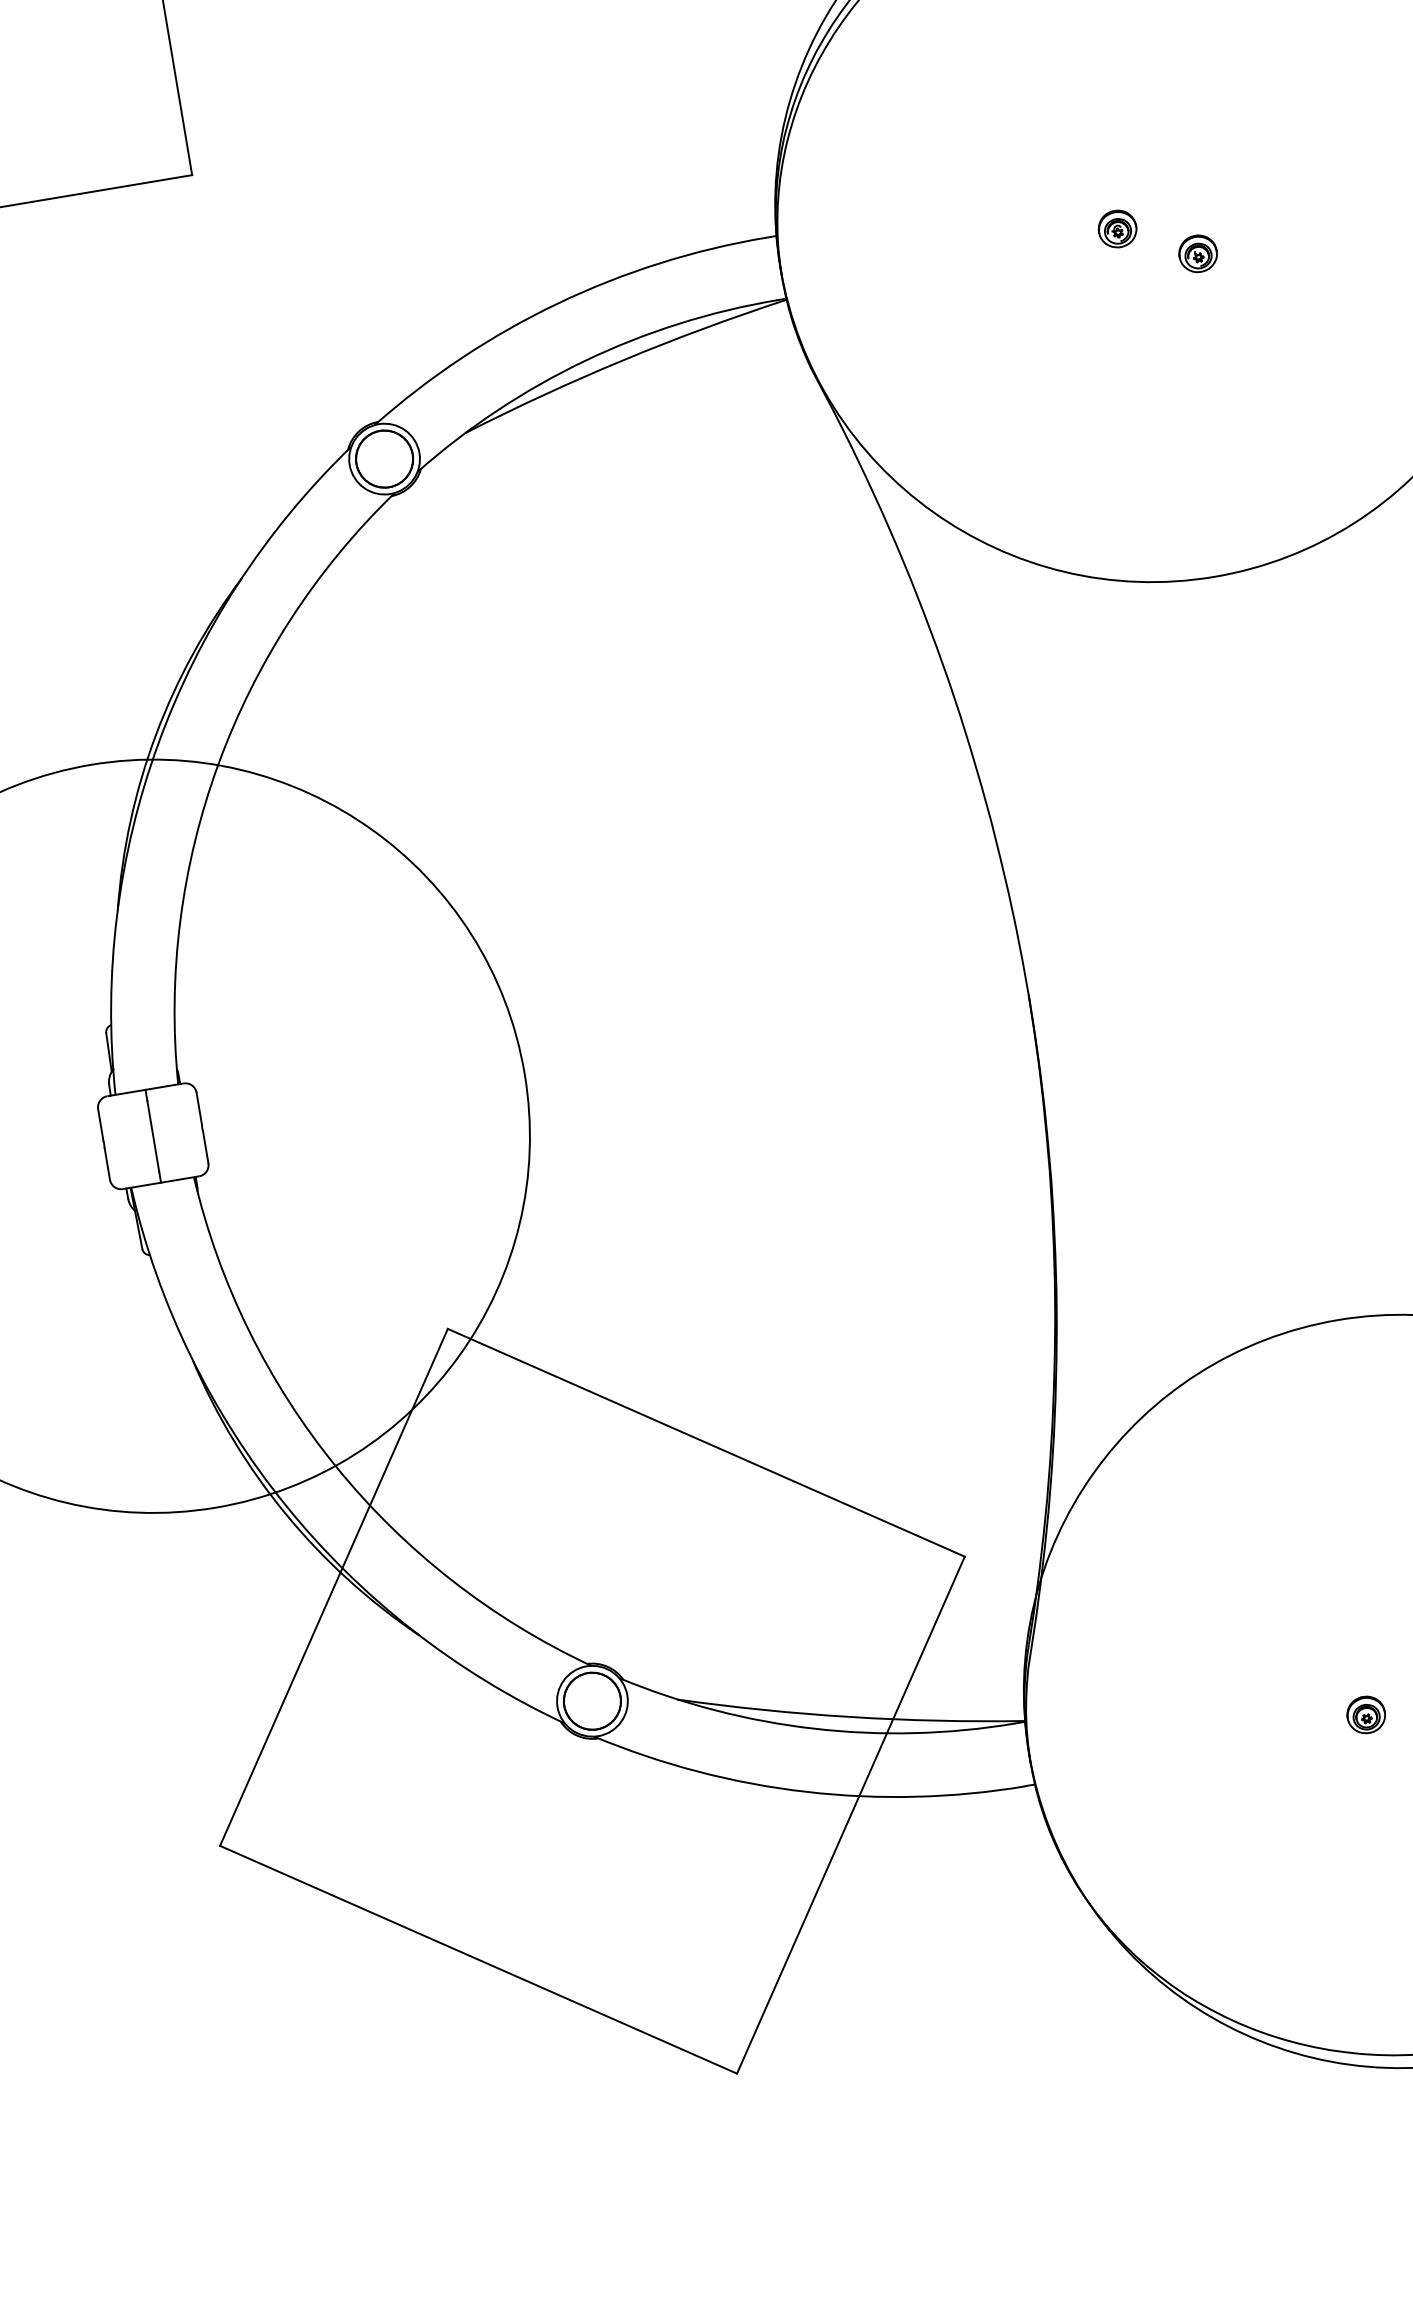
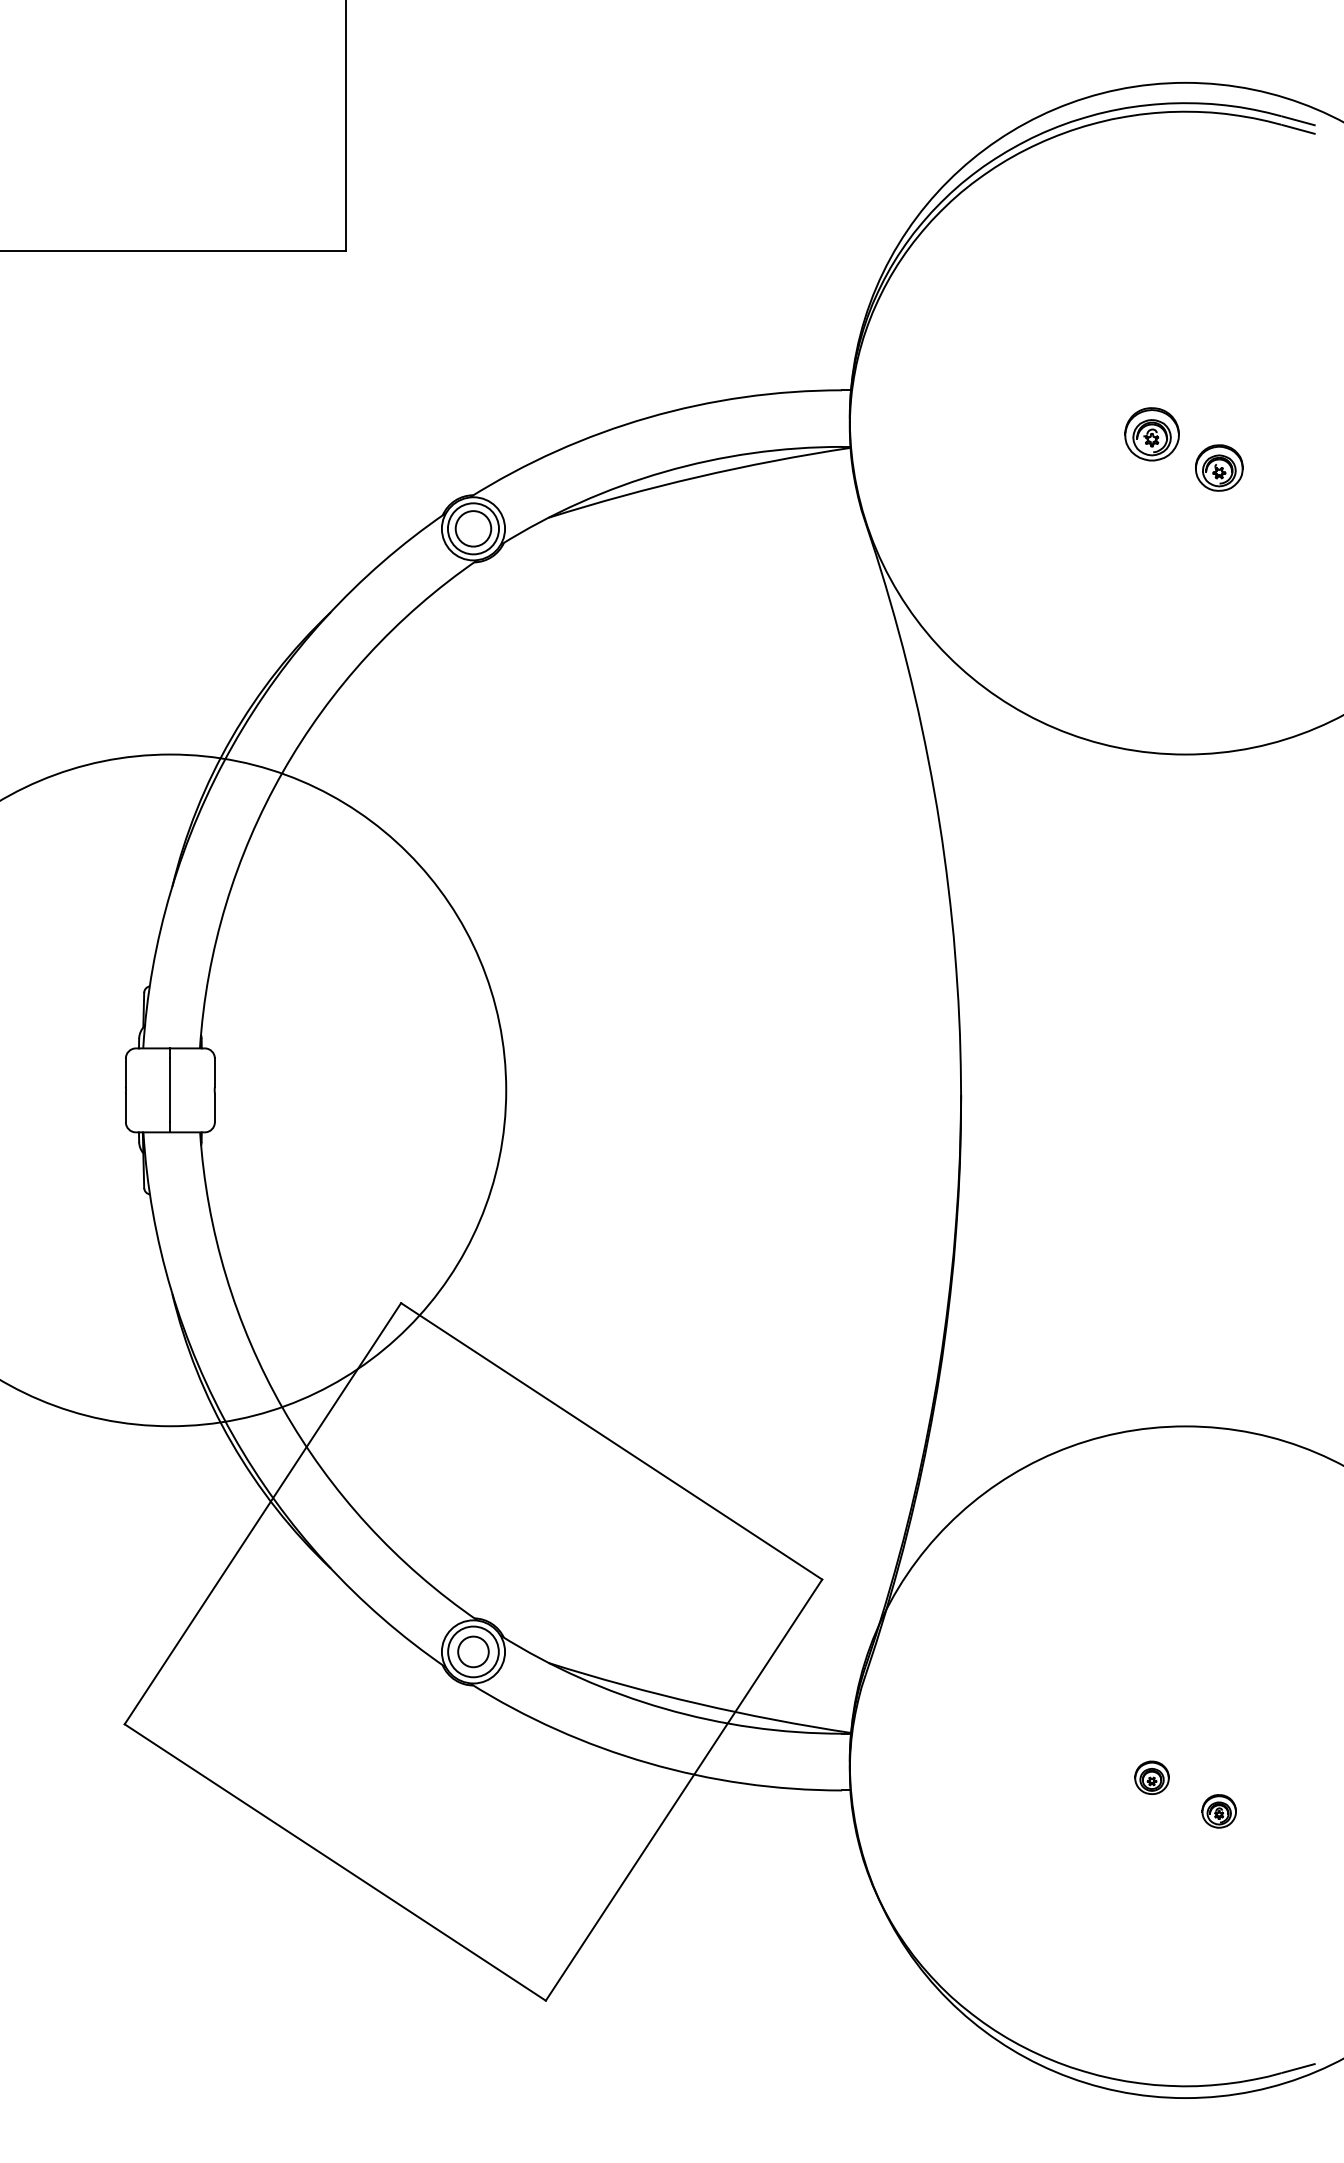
part: (1117, 229) -> (1151, 434), size x1.6
part: (1197, 253) -> (1218, 467), size x1.4
circle: (384, 458) -> (473, 528), size x0.7
circle: (592, 1700) -> (473, 1651), size x0.6

